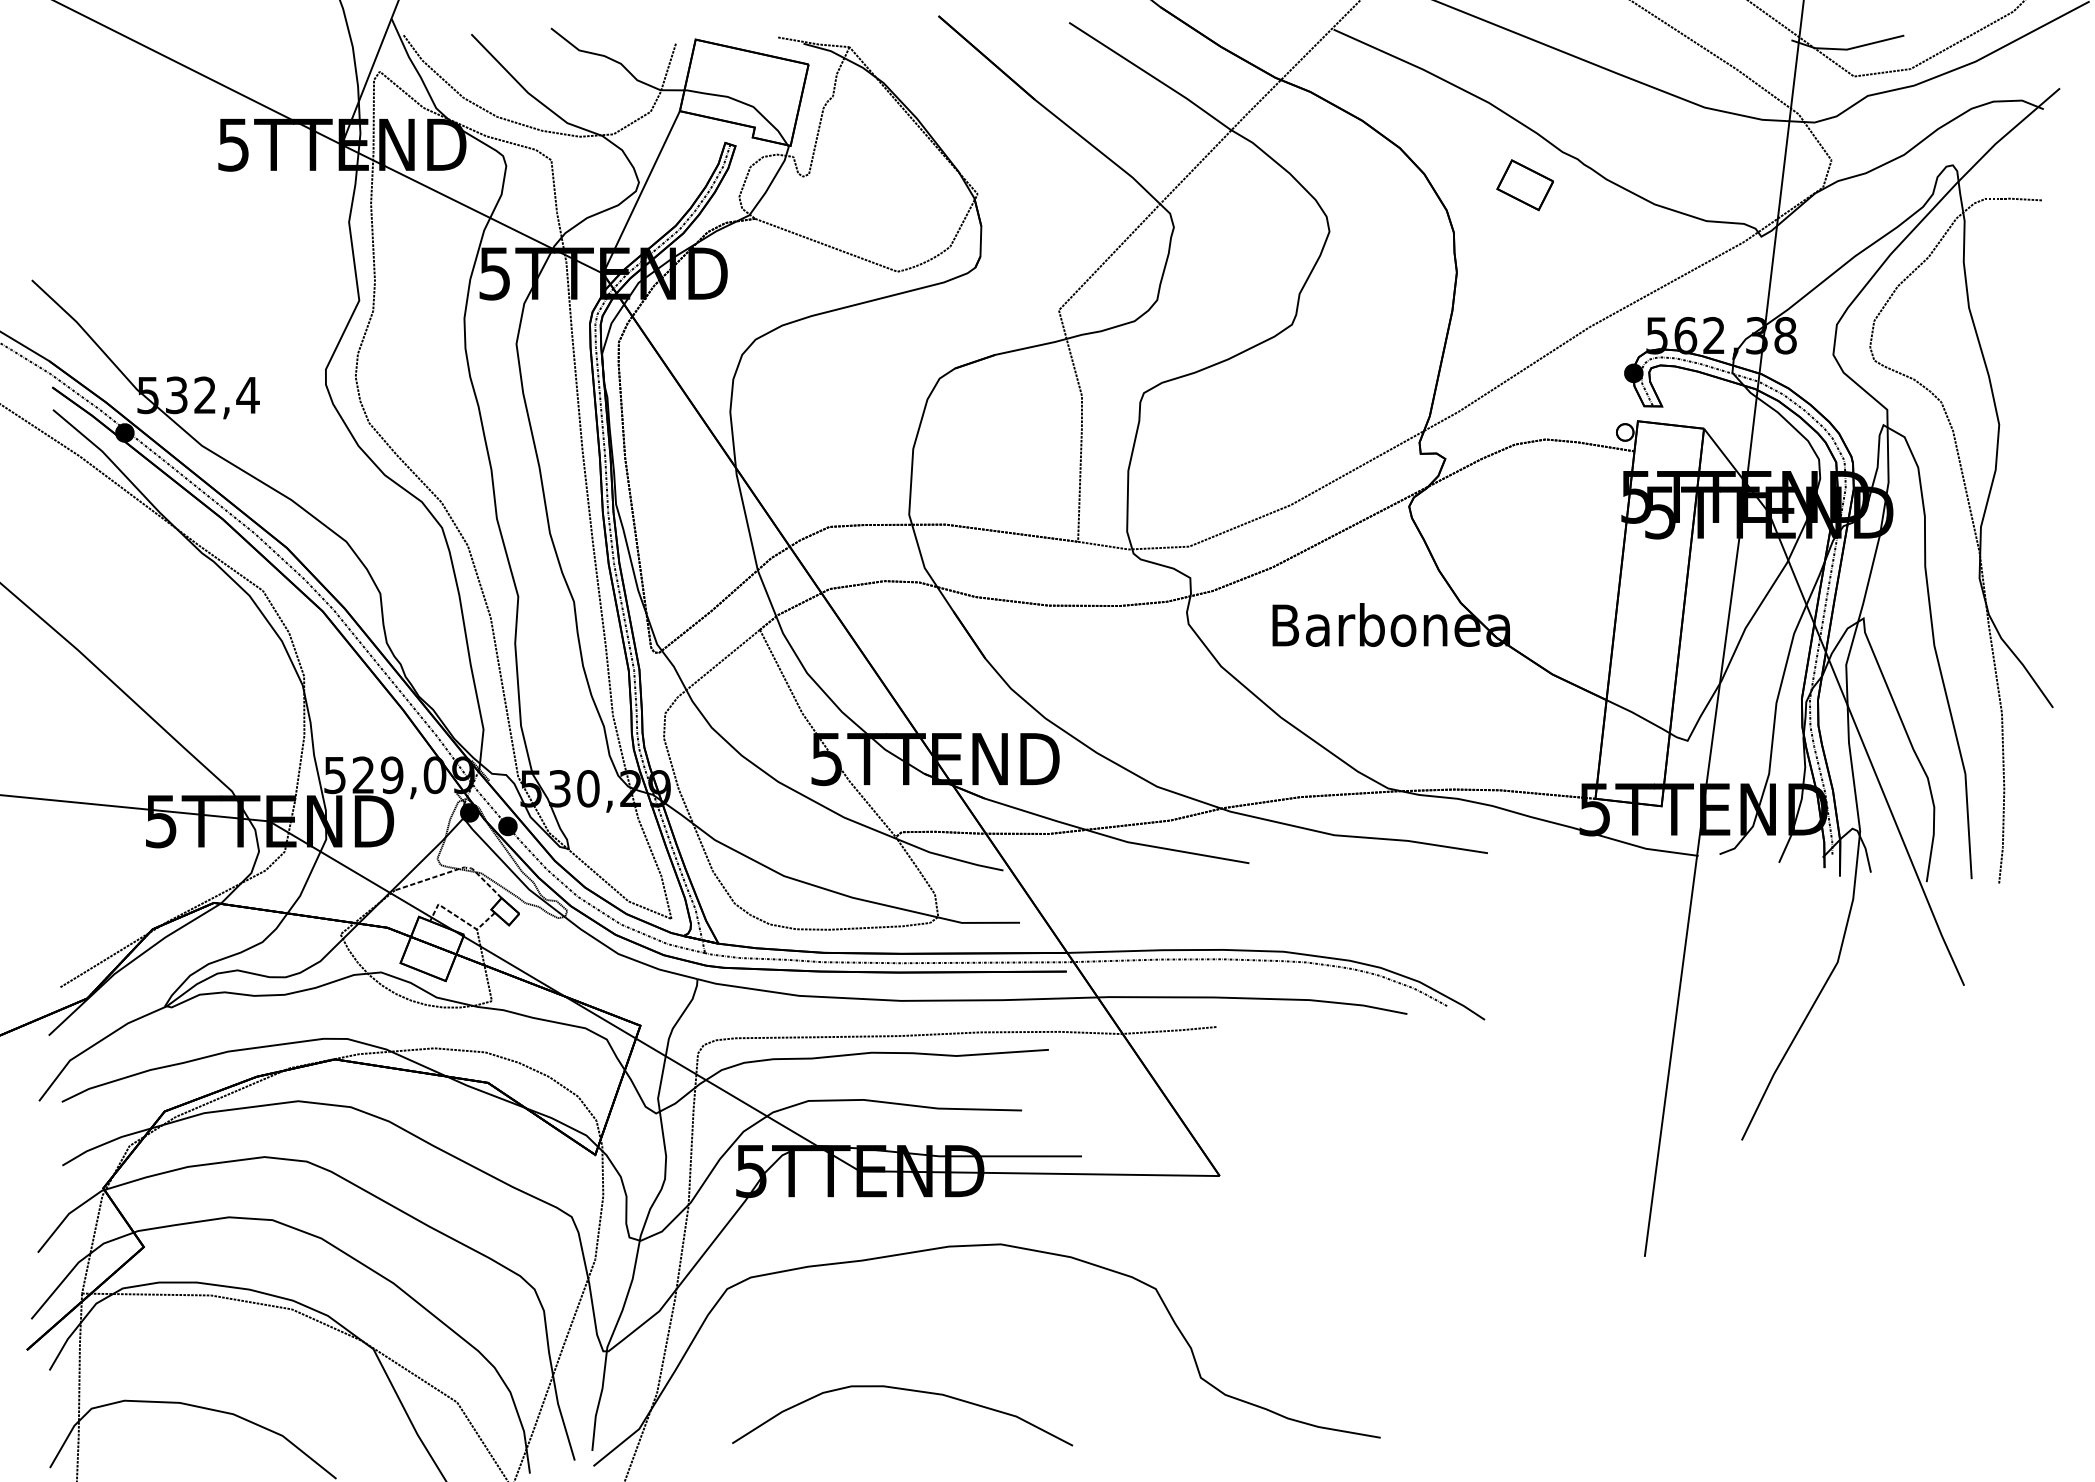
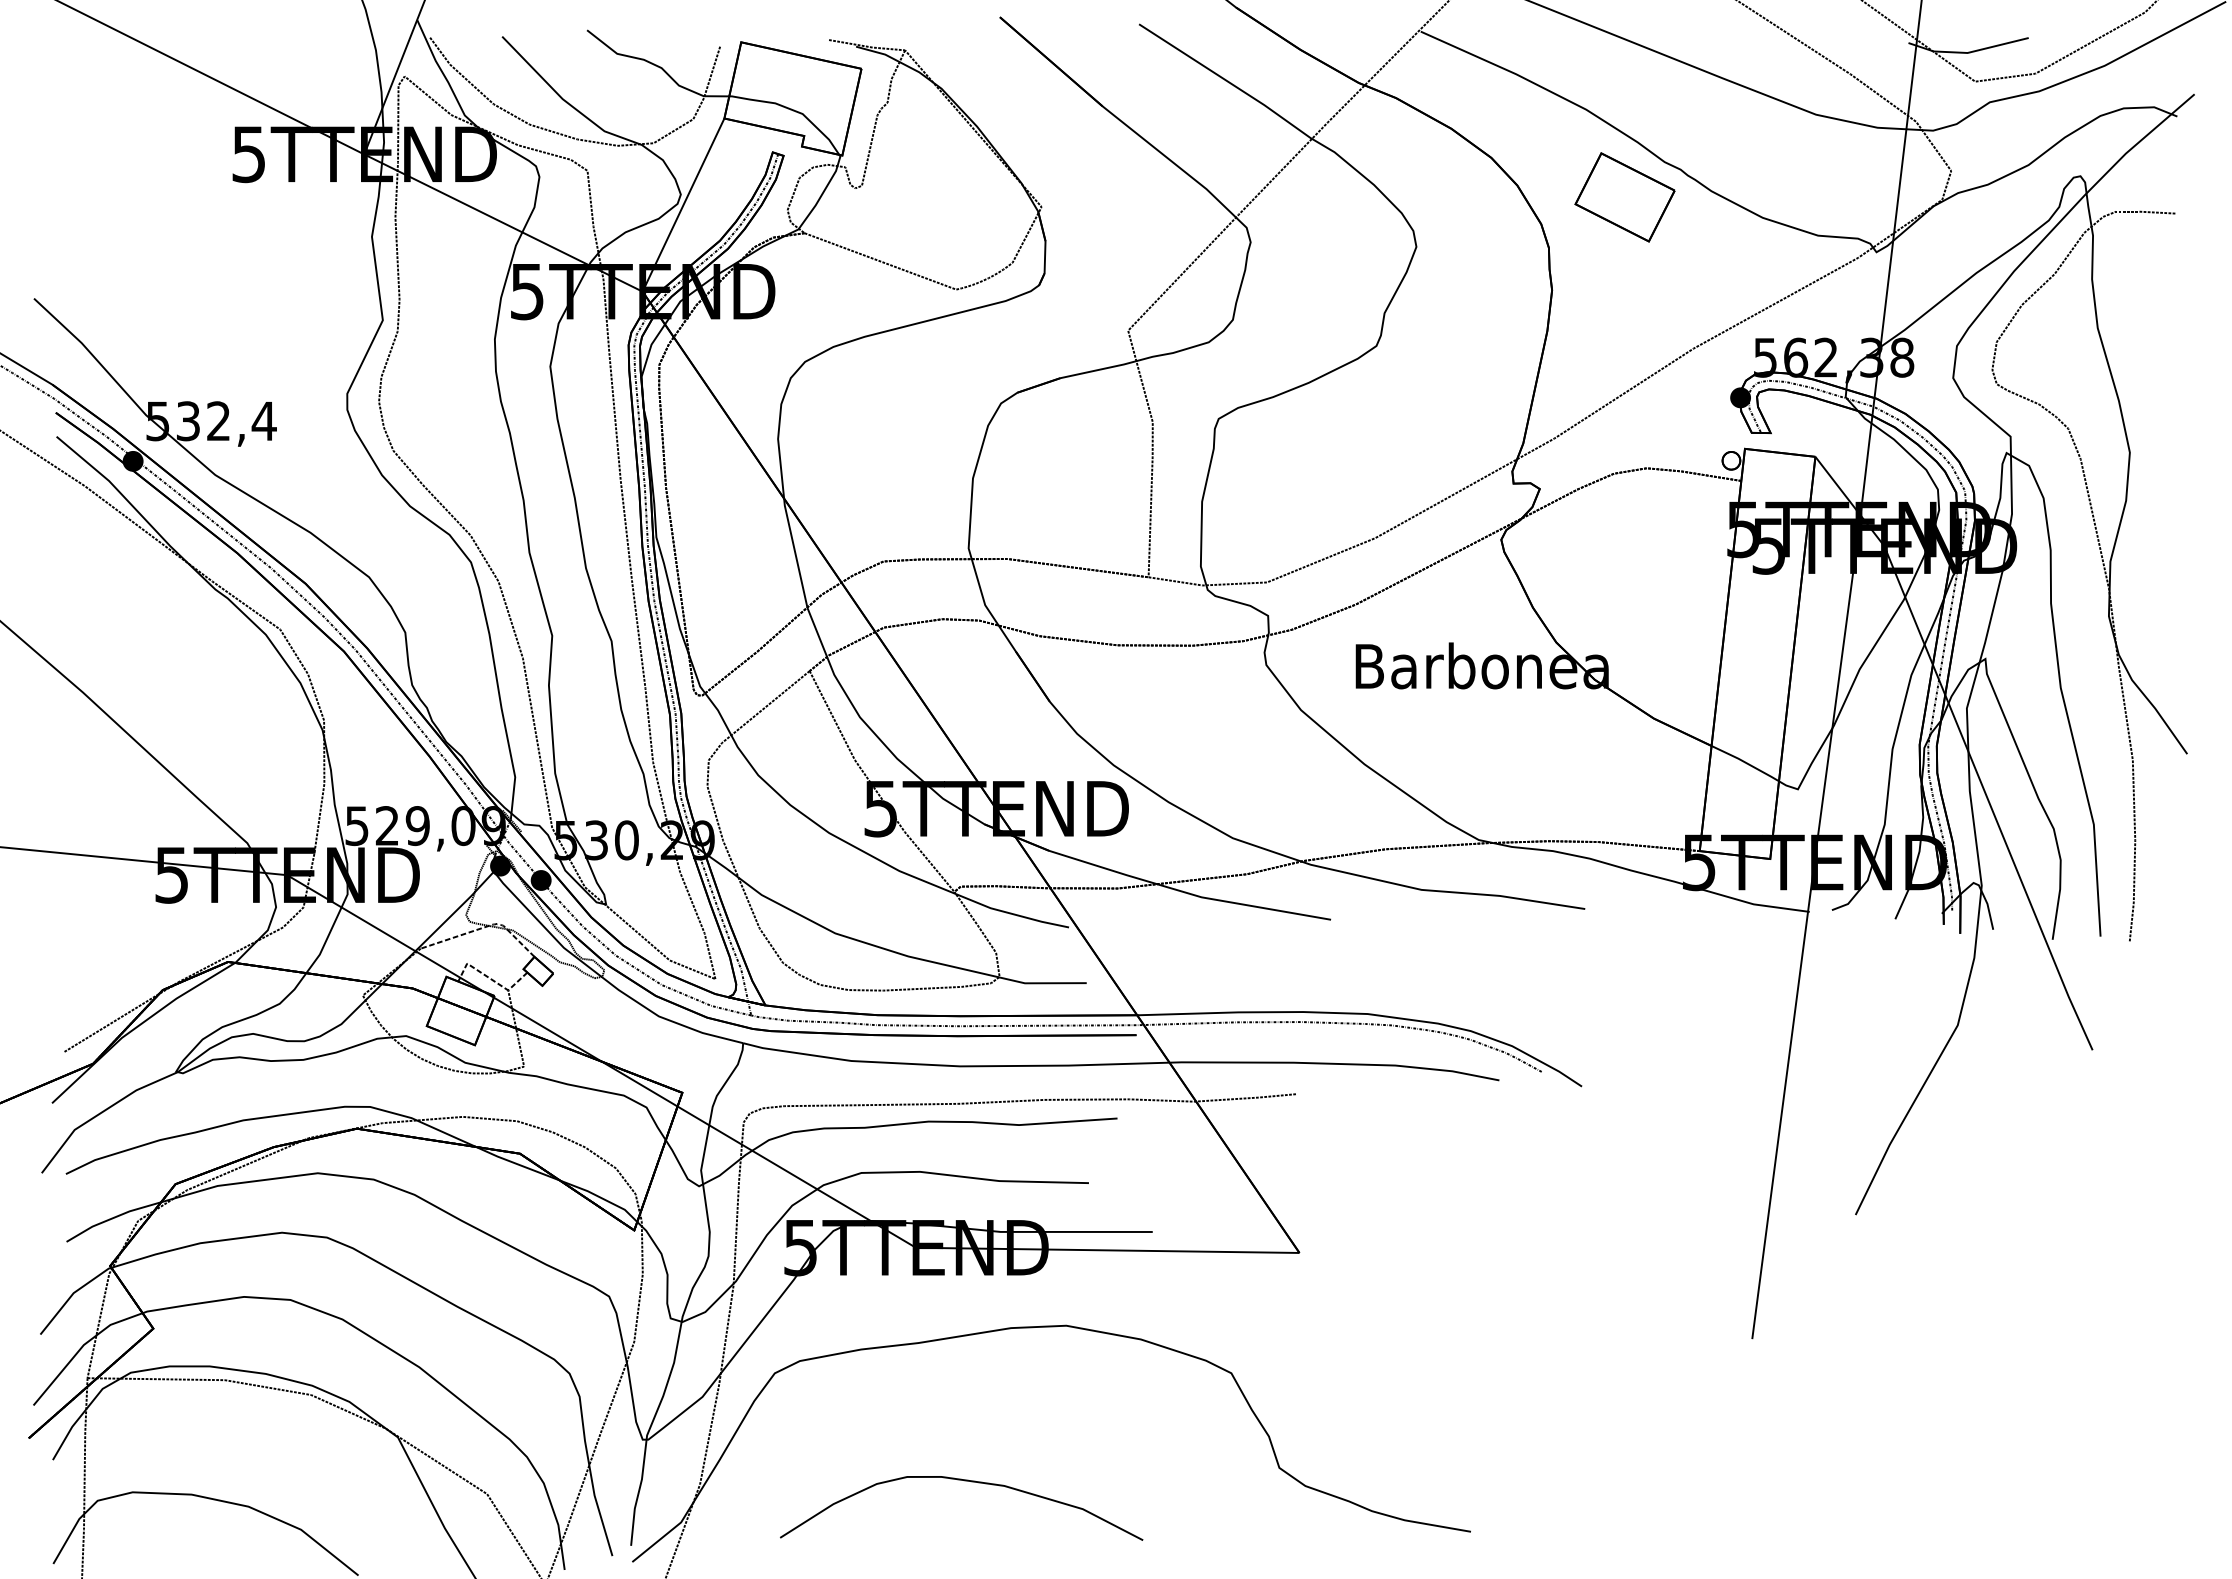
part: (1524, 185) -> (1624, 197), size x1.67

